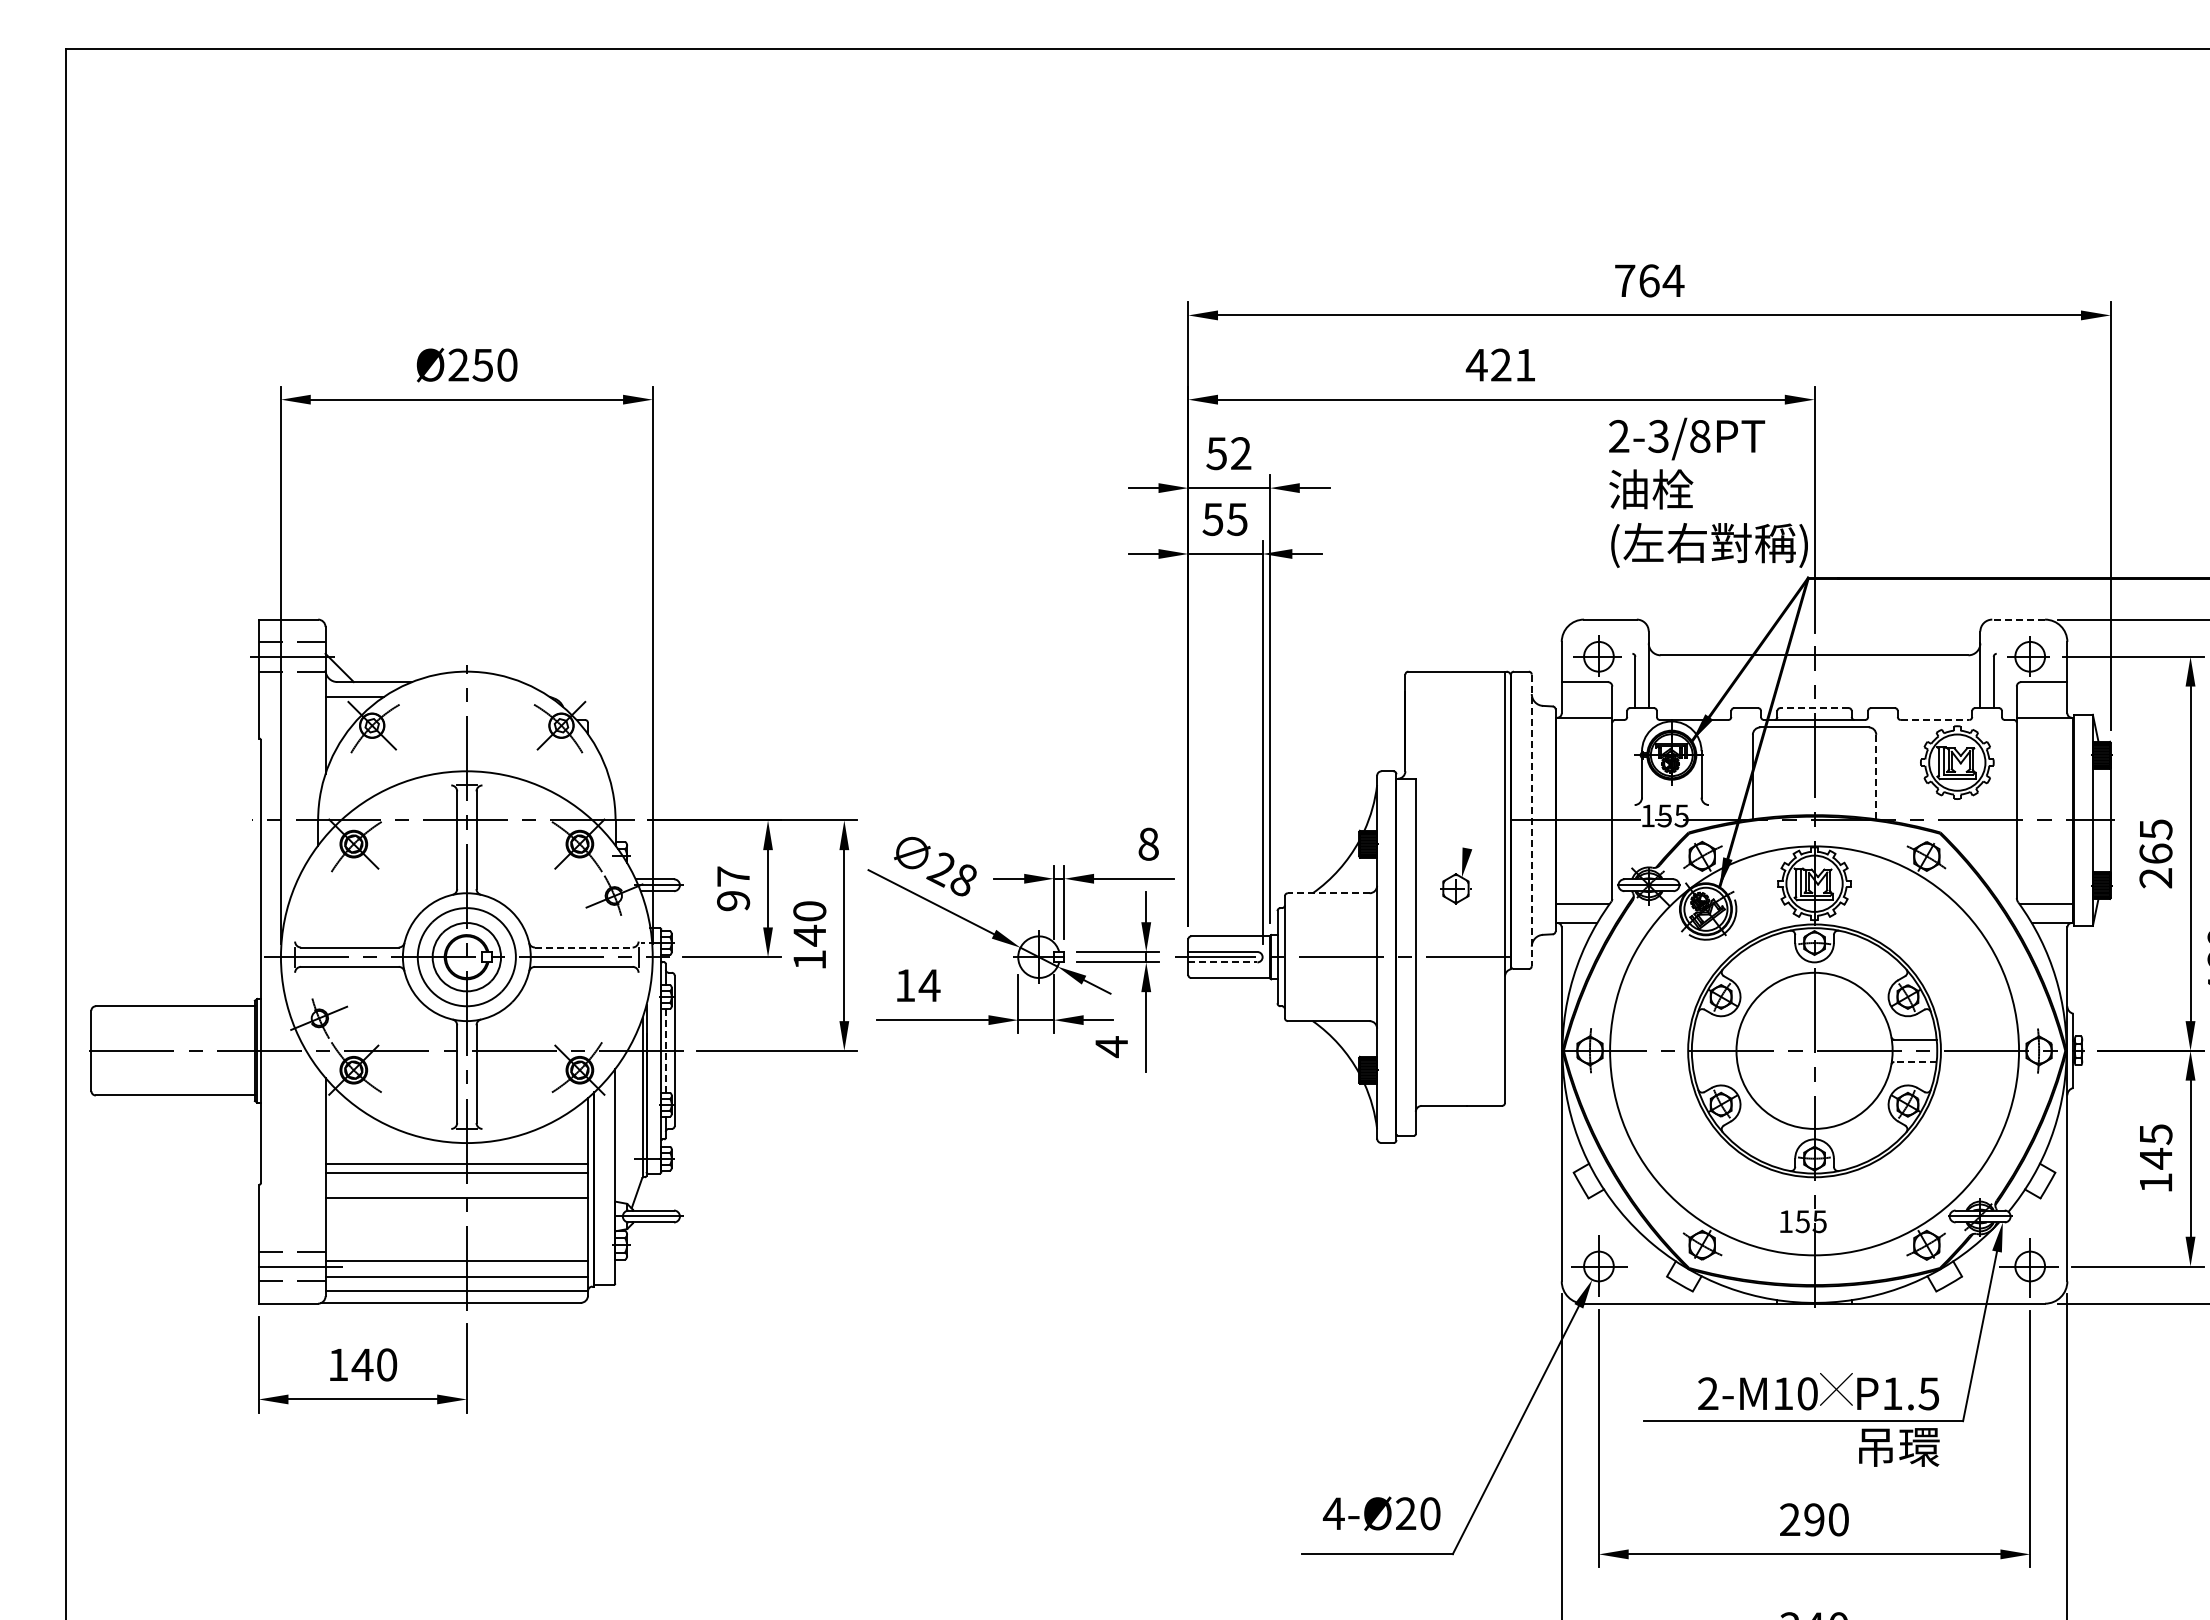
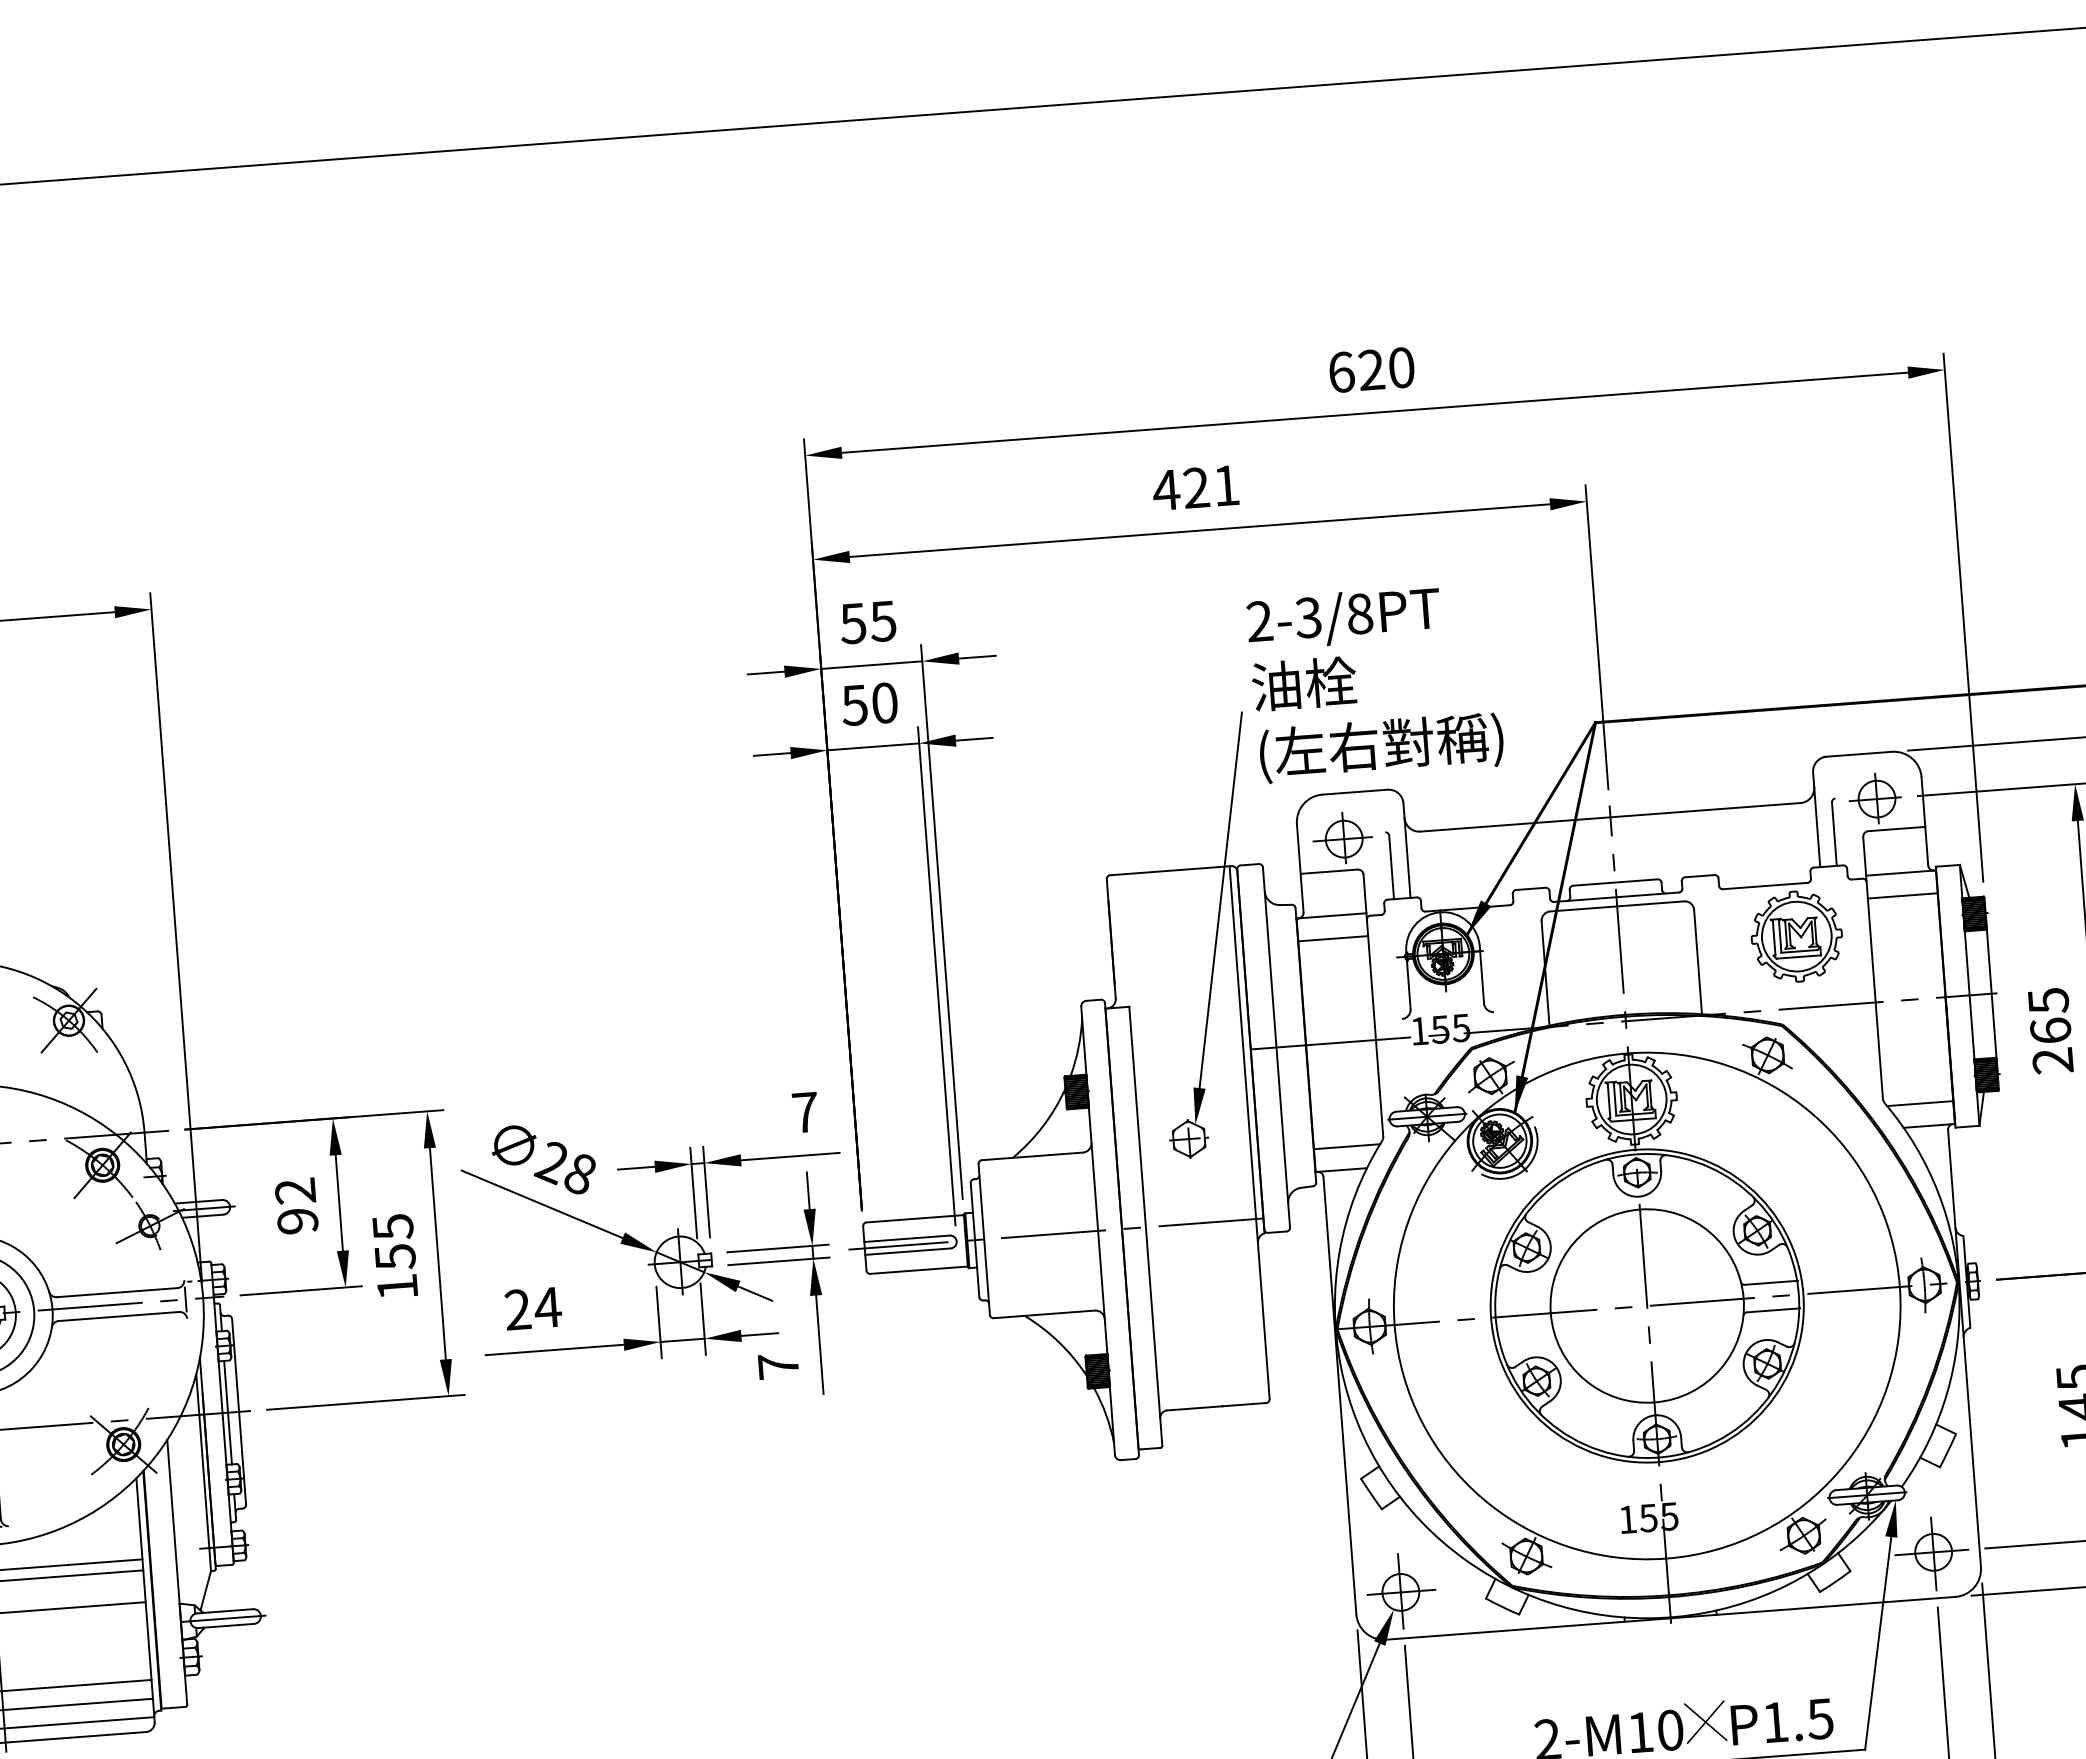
text: (1649, 280) -> (1371, 369), 764 -> 620
text: (1240, 453) -> (882, 621), 52 -> 55
text: (1708, 492) -> (1375, 682), moved
text: (1236, 518) -> (883, 701), 55 -> 50
line: (2017, 619) -> (1857, 754), dashed -> solid
line: (1495, 698) -> (1220, 900), added
line: (1814, 708) -> (1615, 883), dashed -> solid
line: (1935, 720) -> (1765, 886), dashed -> solid
line: (1583, 736) -> (1332, 939), added
line: (2044, 736) -> (1902, 896), added
line: (1876, 776) -> (1698, 961), dashed -> solid
line: (1531, 820) -> (1276, 1047), dashed -> solid
text: (1148, 843) -> (805, 1111), 8 -> 7
text: (733, 876) -> (295, 1190), 97 -> 92
line: (1328, 893) -> (1032, 1156), dashed -> solid
text: (809, 923) -> (393, 1241), 140 -> 155
line: (583, 947) -> (116, 1292), dashed -> solid
line: (1222, 962) -> (907, 1251), dashed -> solid
text: (905, 985) -> (518, 1309), 14 -> 24
text: (1111, 1047) -> (778, 1367), 4 -> 7
line: (665, 1050) -> (227, 1412), dashed -> solid
line: (1915, 1062) -> (1773, 1310), dashed -> solid

